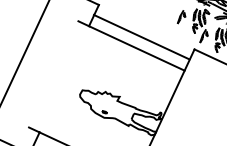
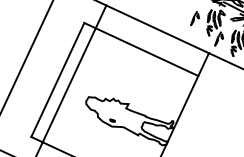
line: (141, 36) -> (157, 28), moved
line: (53, 74) -> (57, 80), added
line: (64, 79) -> (69, 85), added

